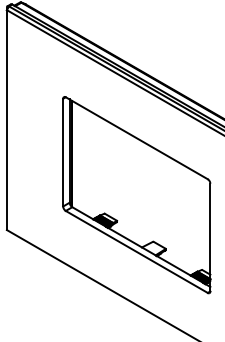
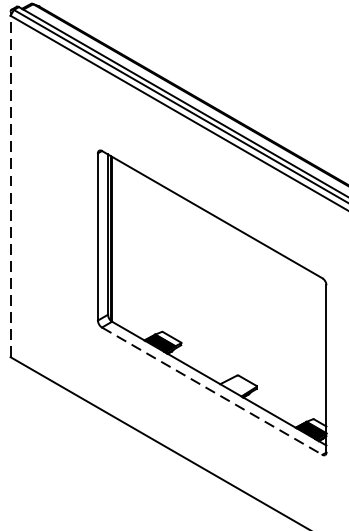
line: (6, 118) -> (9, 183), solid -> dashed
line: (136, 251) -> (211, 390), solid -> dashed

